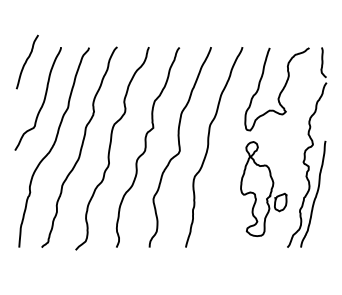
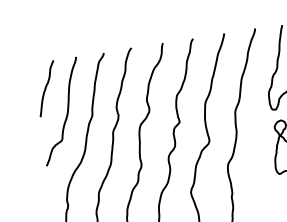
curve: (26, 61) -> (45, 88), moved

